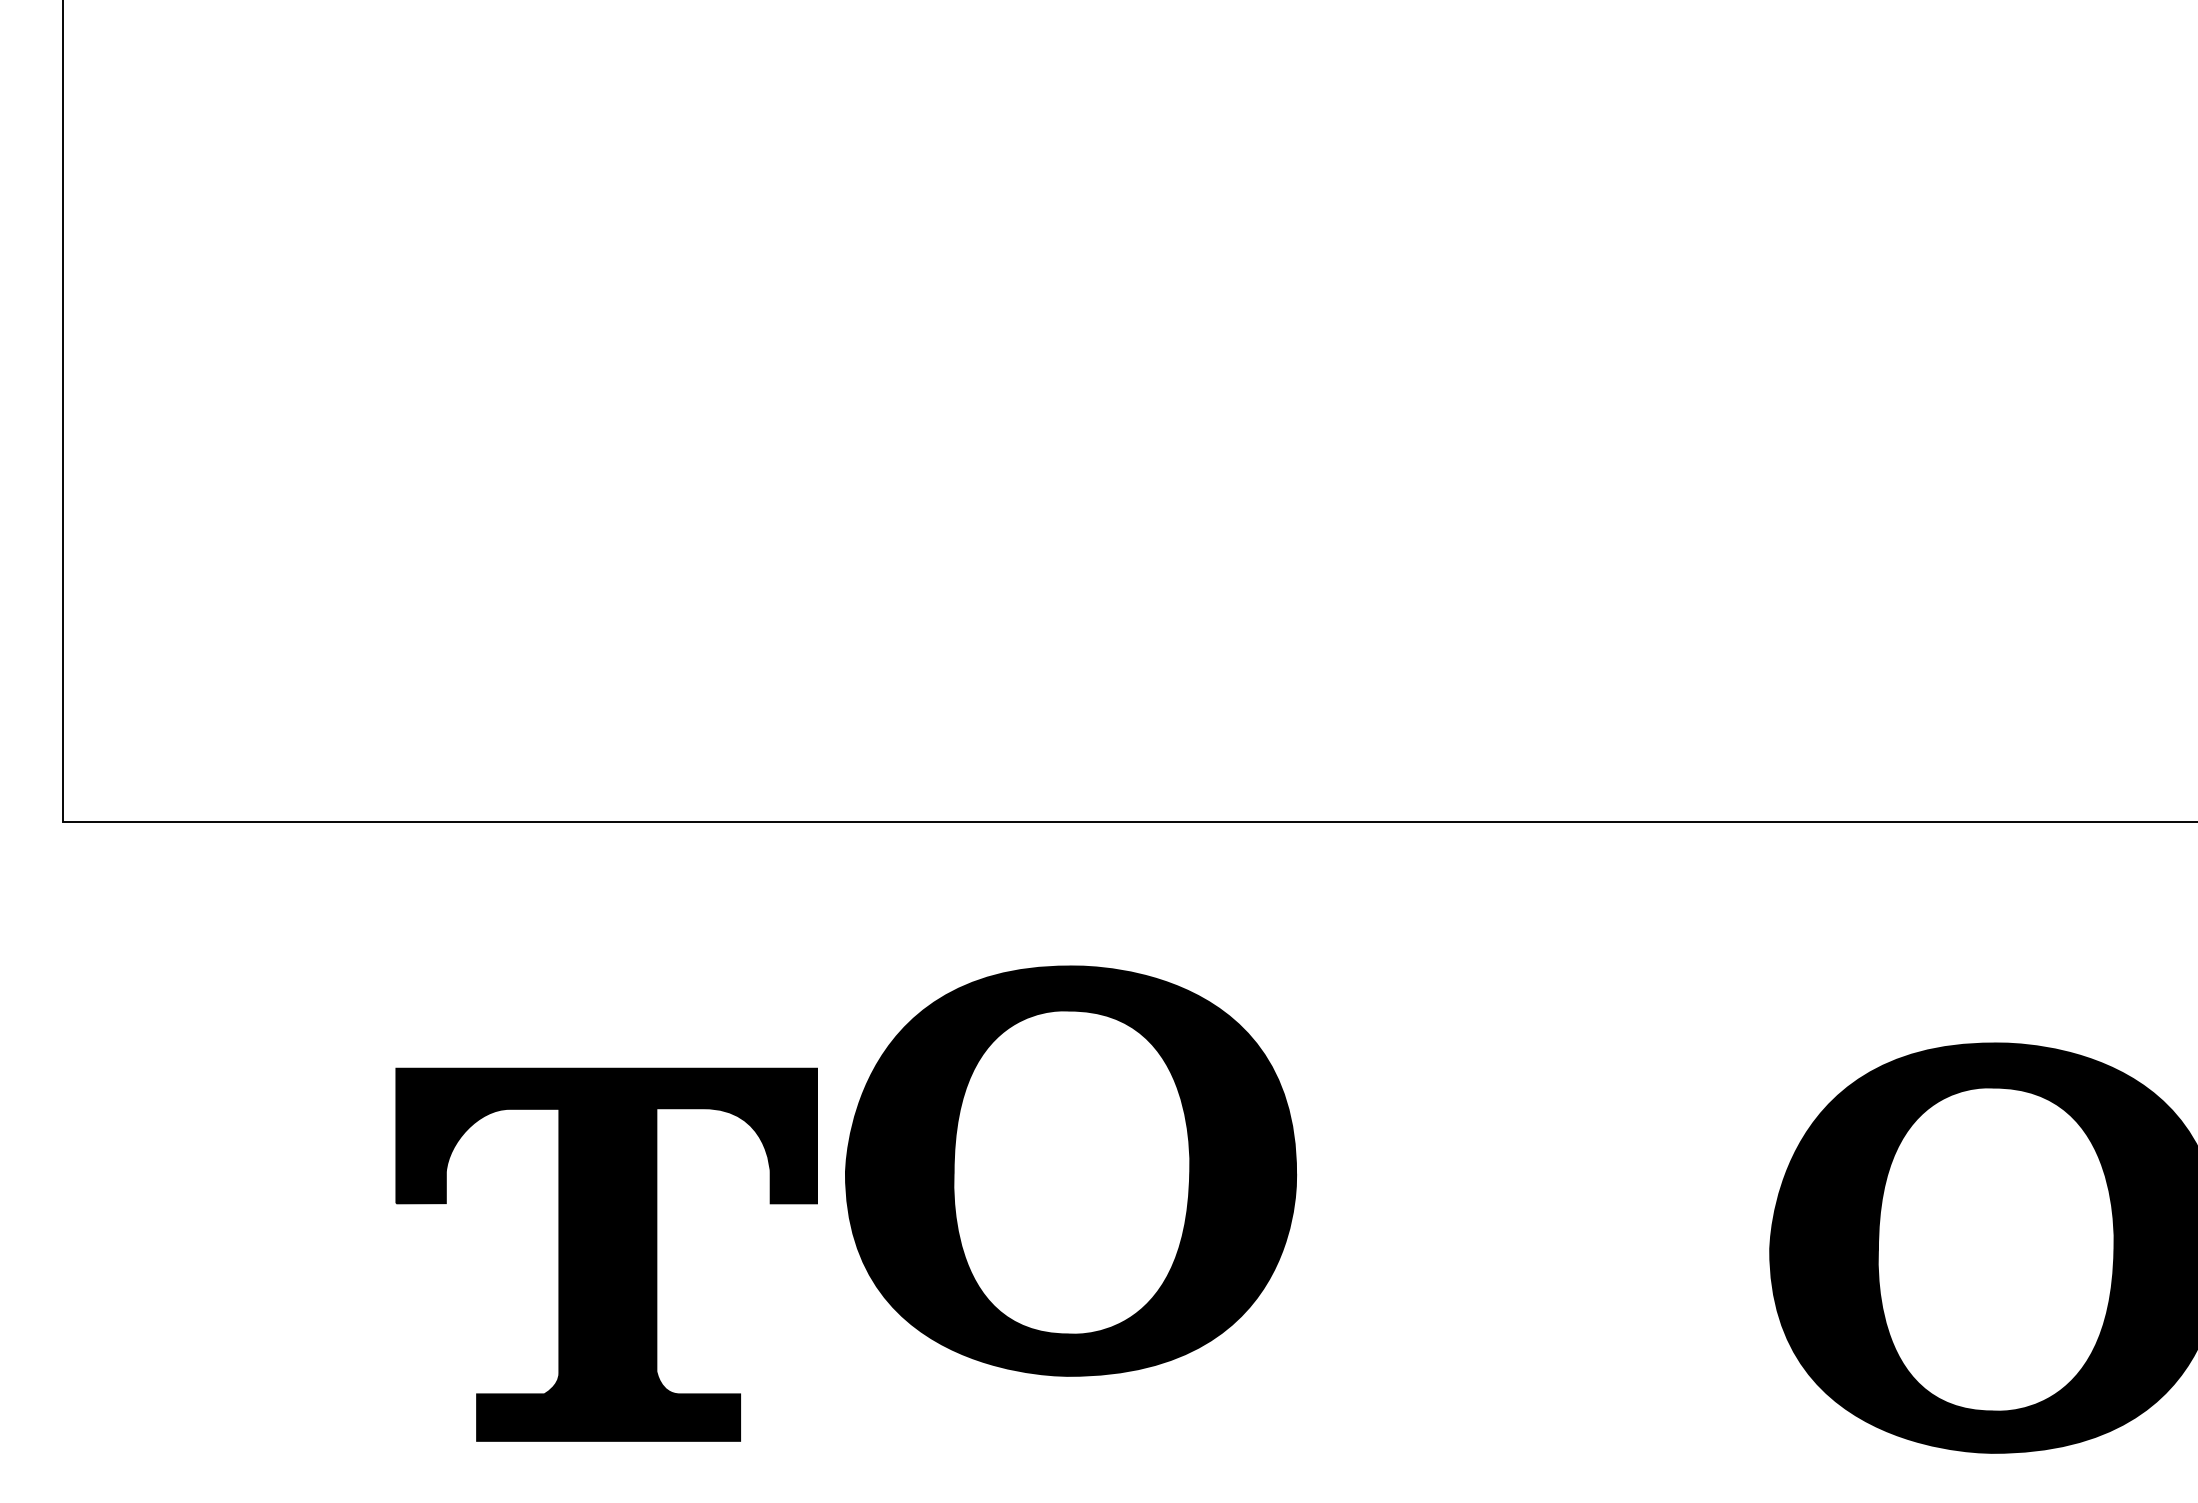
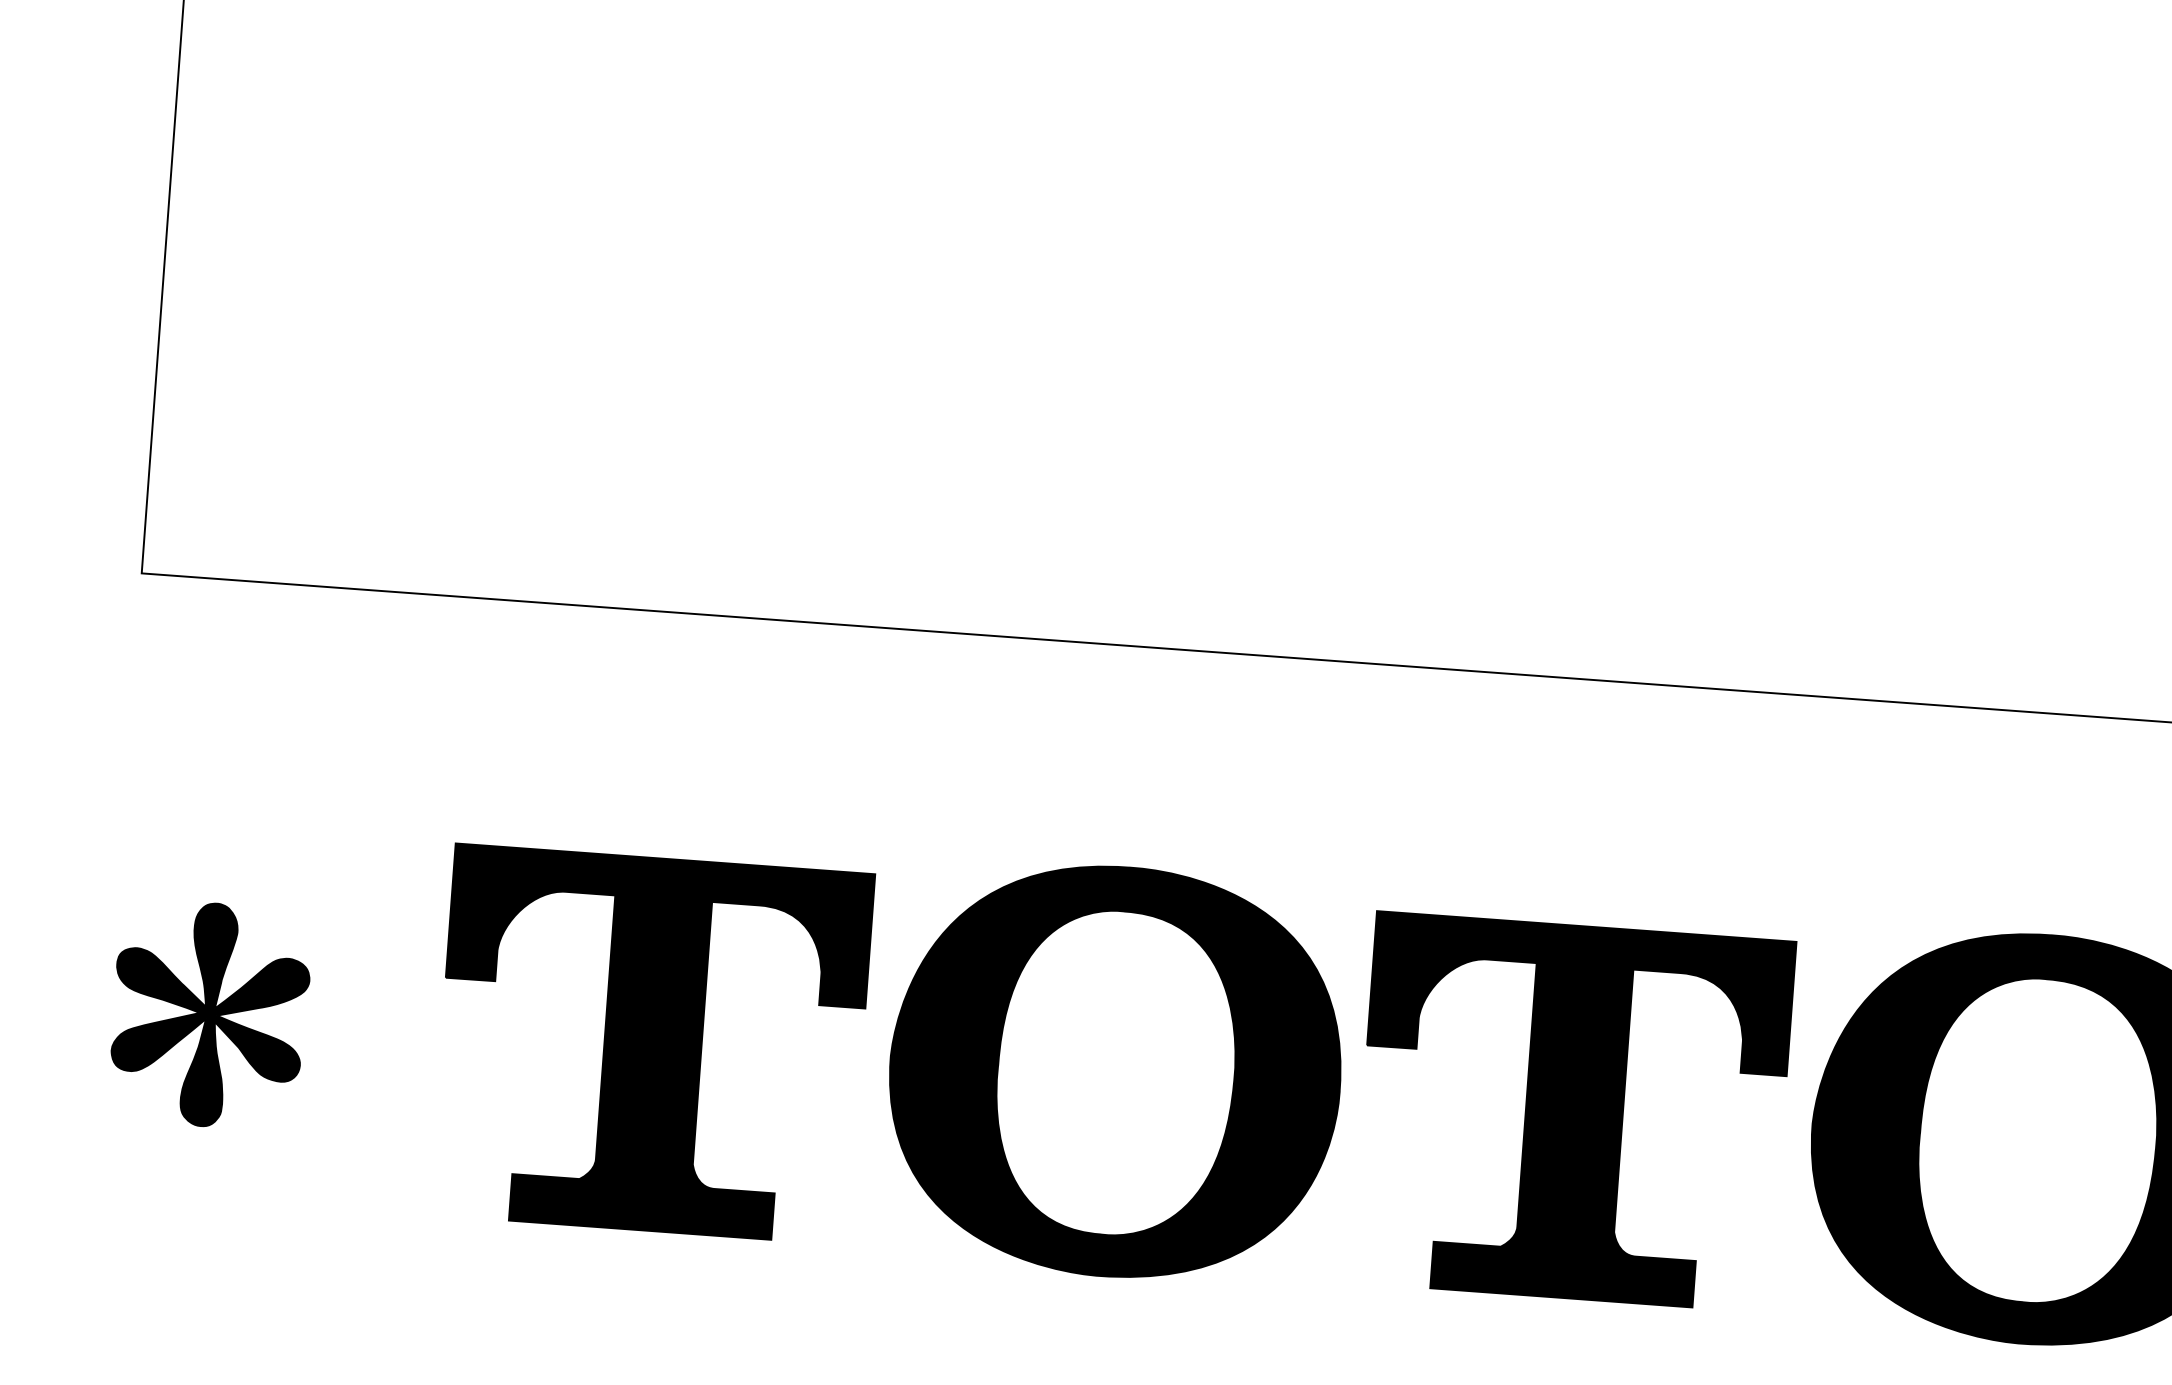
part: (1070, 1170) -> (1114, 1071), moved
part: (1530, 1254) -> (1573, 1111), added
part: (163, 1257) -> (209, 1014), added

